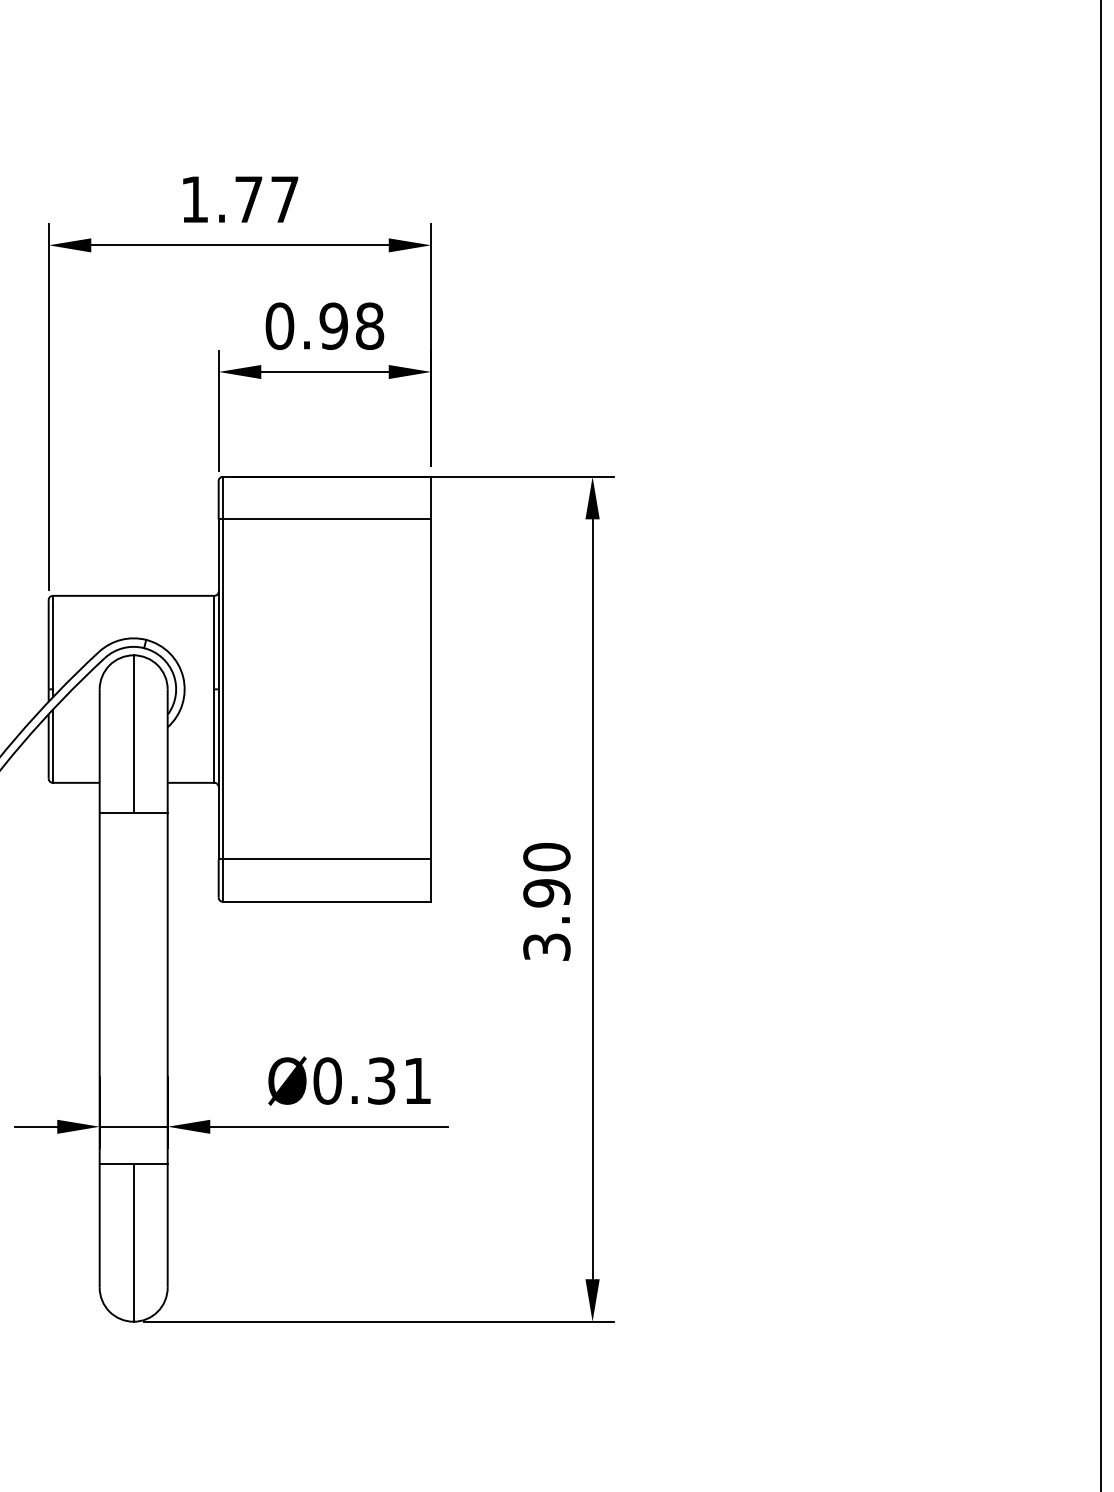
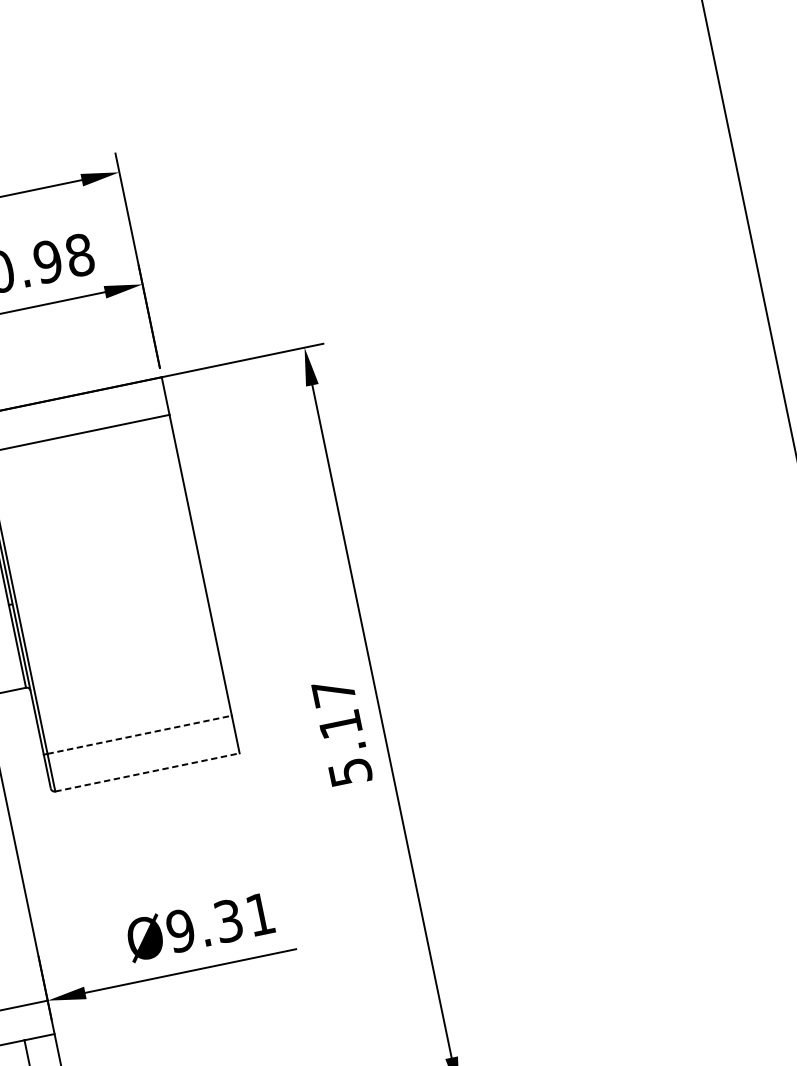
line: (327, 859) -> (140, 734), solid -> dashed
line: (327, 901) -> (147, 772), solid -> dashed
text: (546, 901) -> (341, 731), 3.90 -> 5.17
text: (327, 1080) -> (180, 930), Ø0.31 -> Ø9.31

